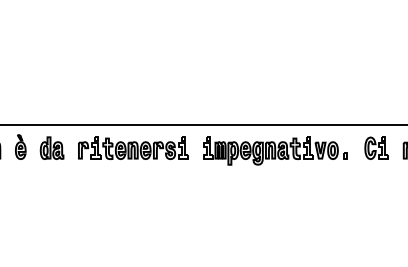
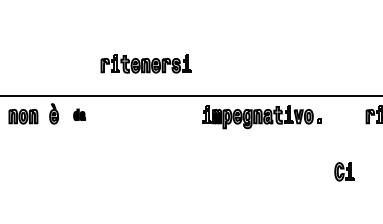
part: (51, 147) -> (79, 114), size x0.6
part: (132, 147) -> (145, 63), moved
part: (376, 147) -> (344, 171), moved

